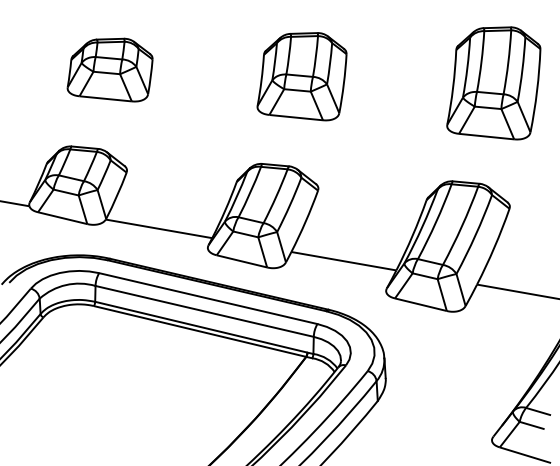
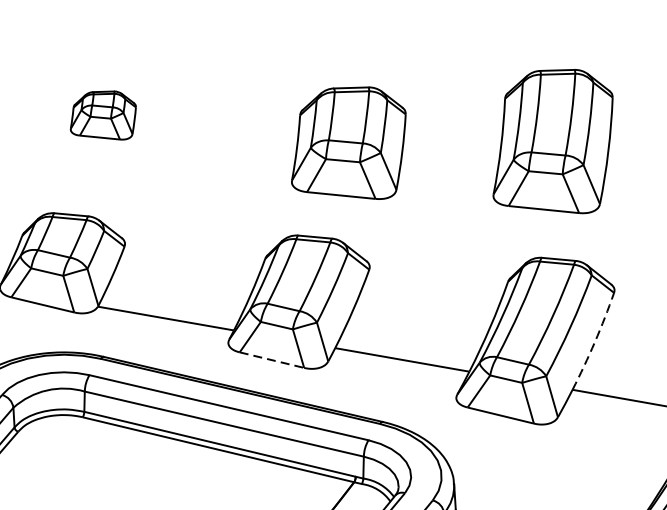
part: (109, 69) -> (102, 114), size x0.6
part: (301, 76) -> (348, 142), moved
part: (493, 83) -> (552, 141), moved
arc: (494, 247) -> (594, 342), solid -> dashed
line: (242, 261) -> (272, 360), solid -> dashed

